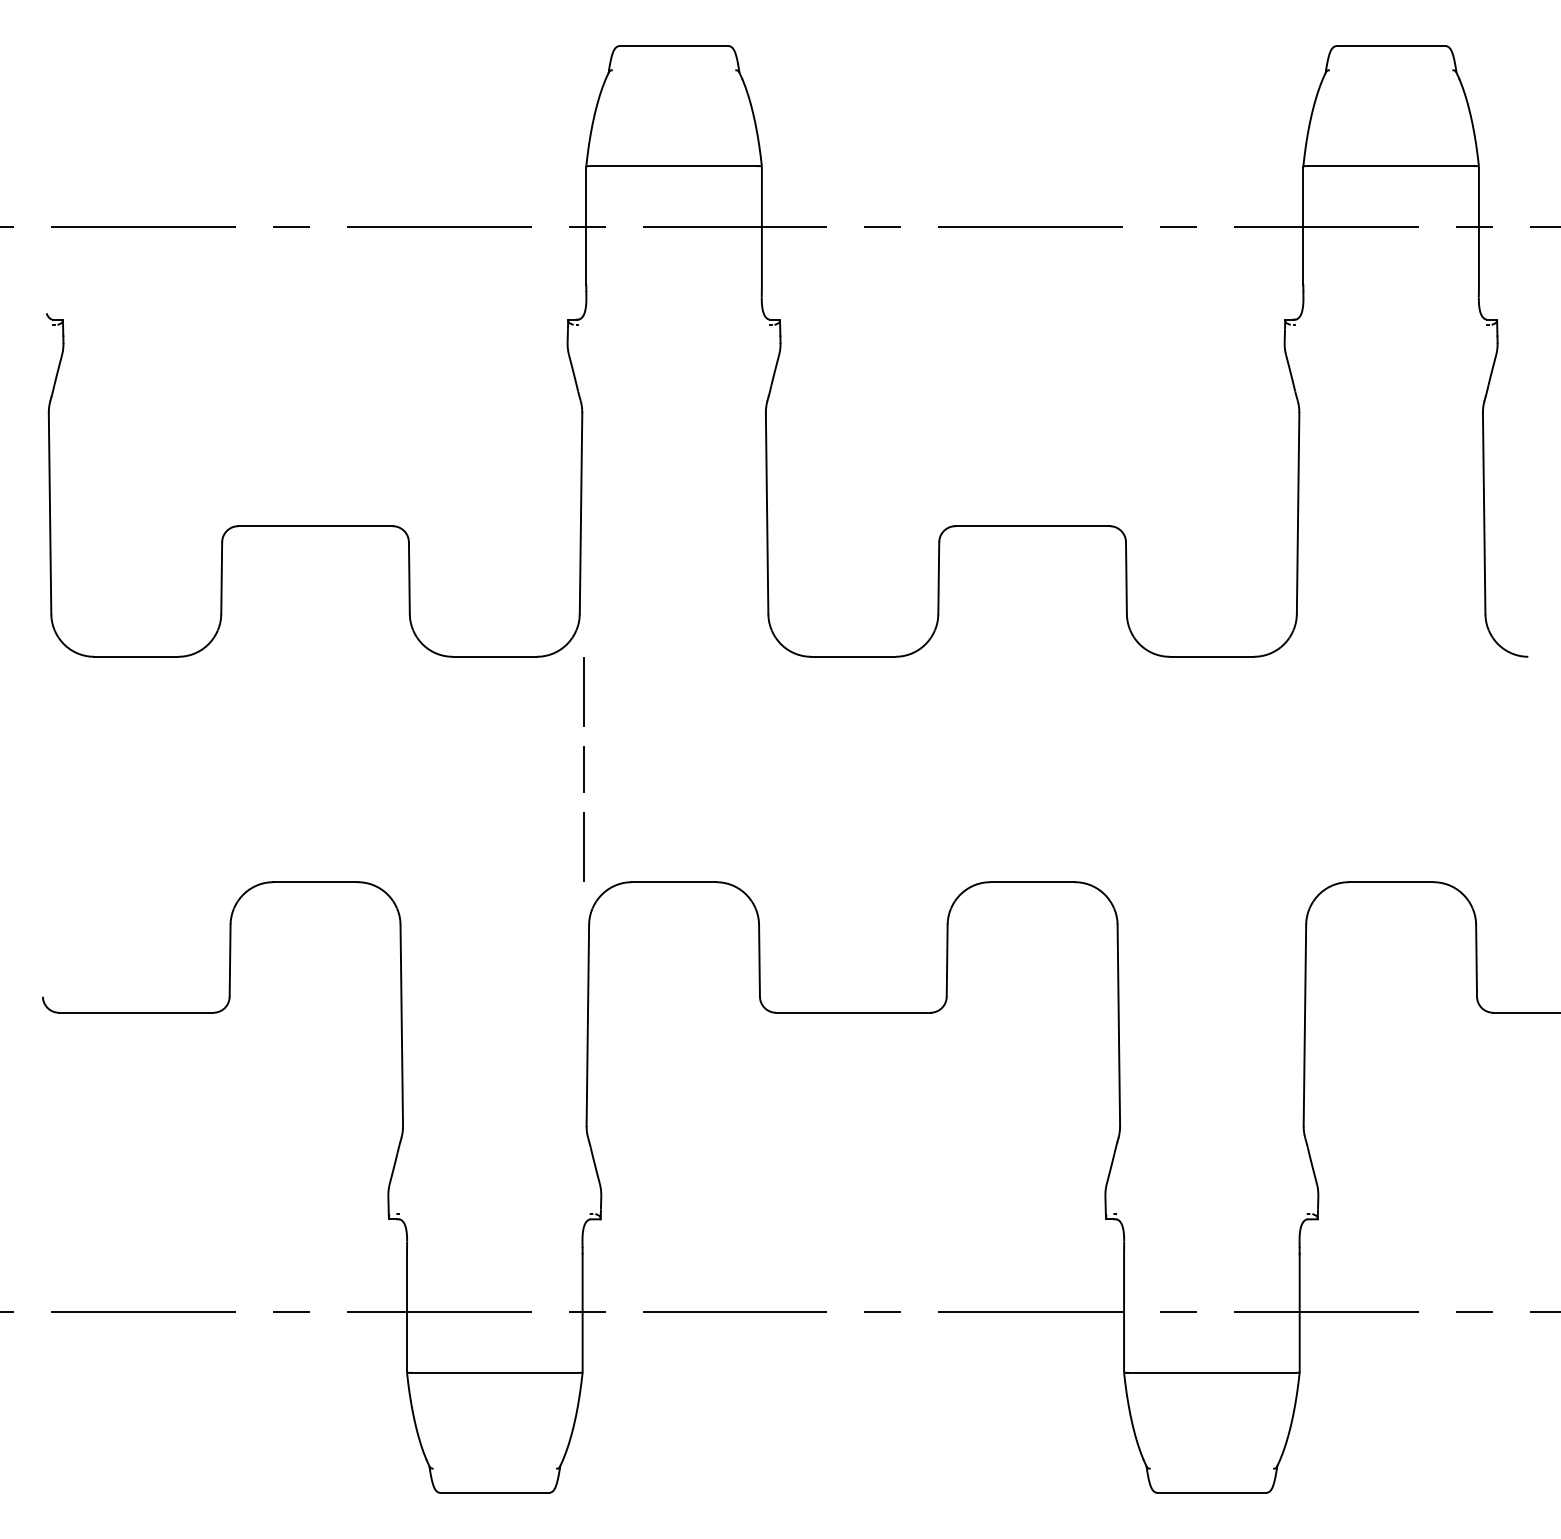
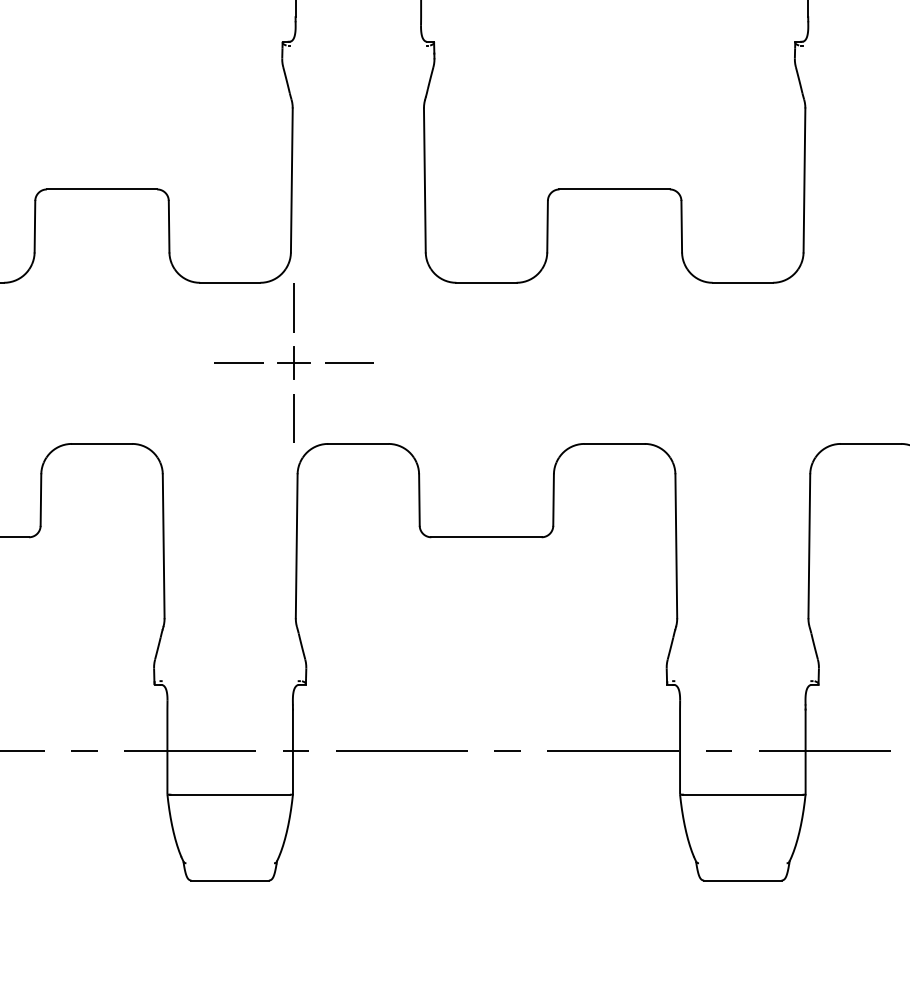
line: (506, 768) -> (238, 362), added
line: (661, 768) -> (349, 362), added
line: (584, 769) -> (294, 363), added

